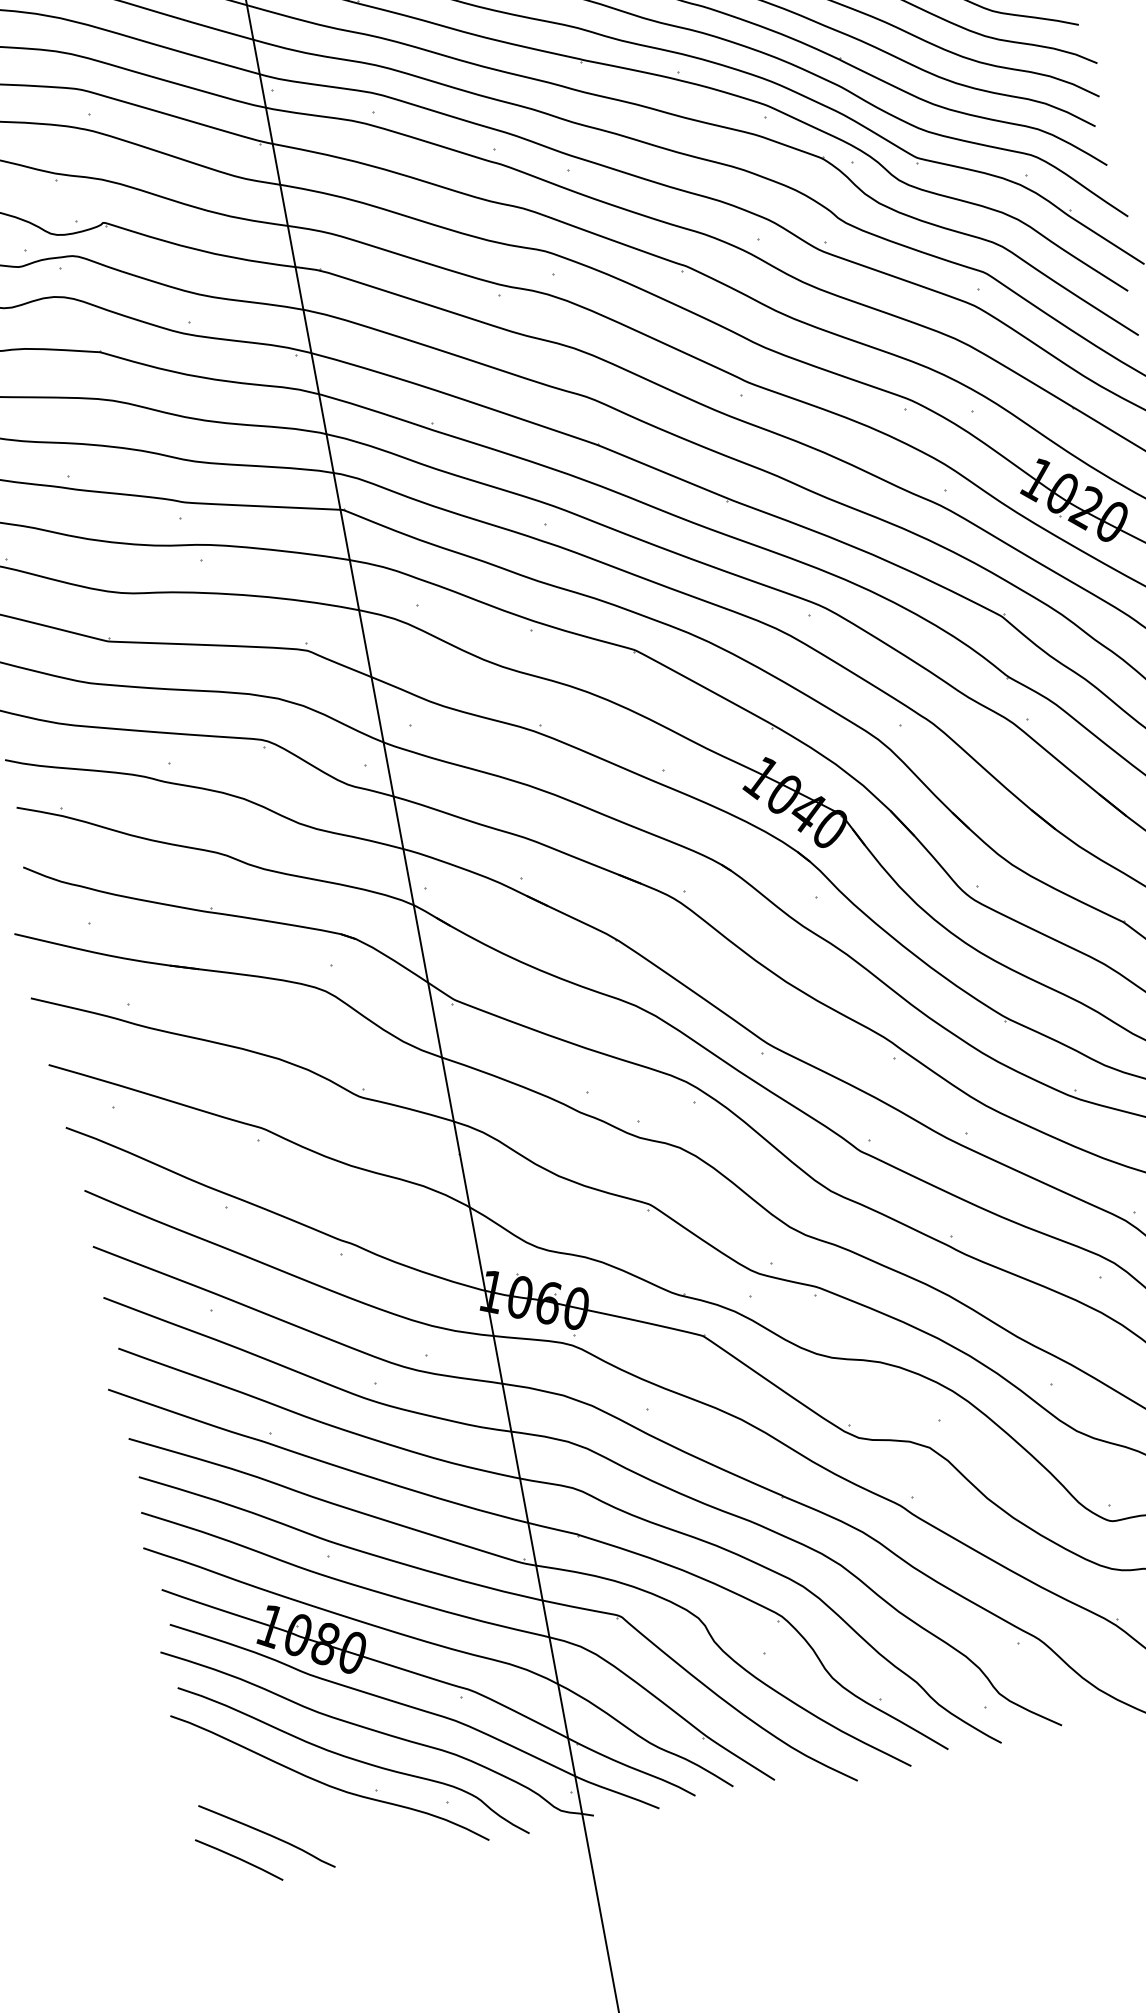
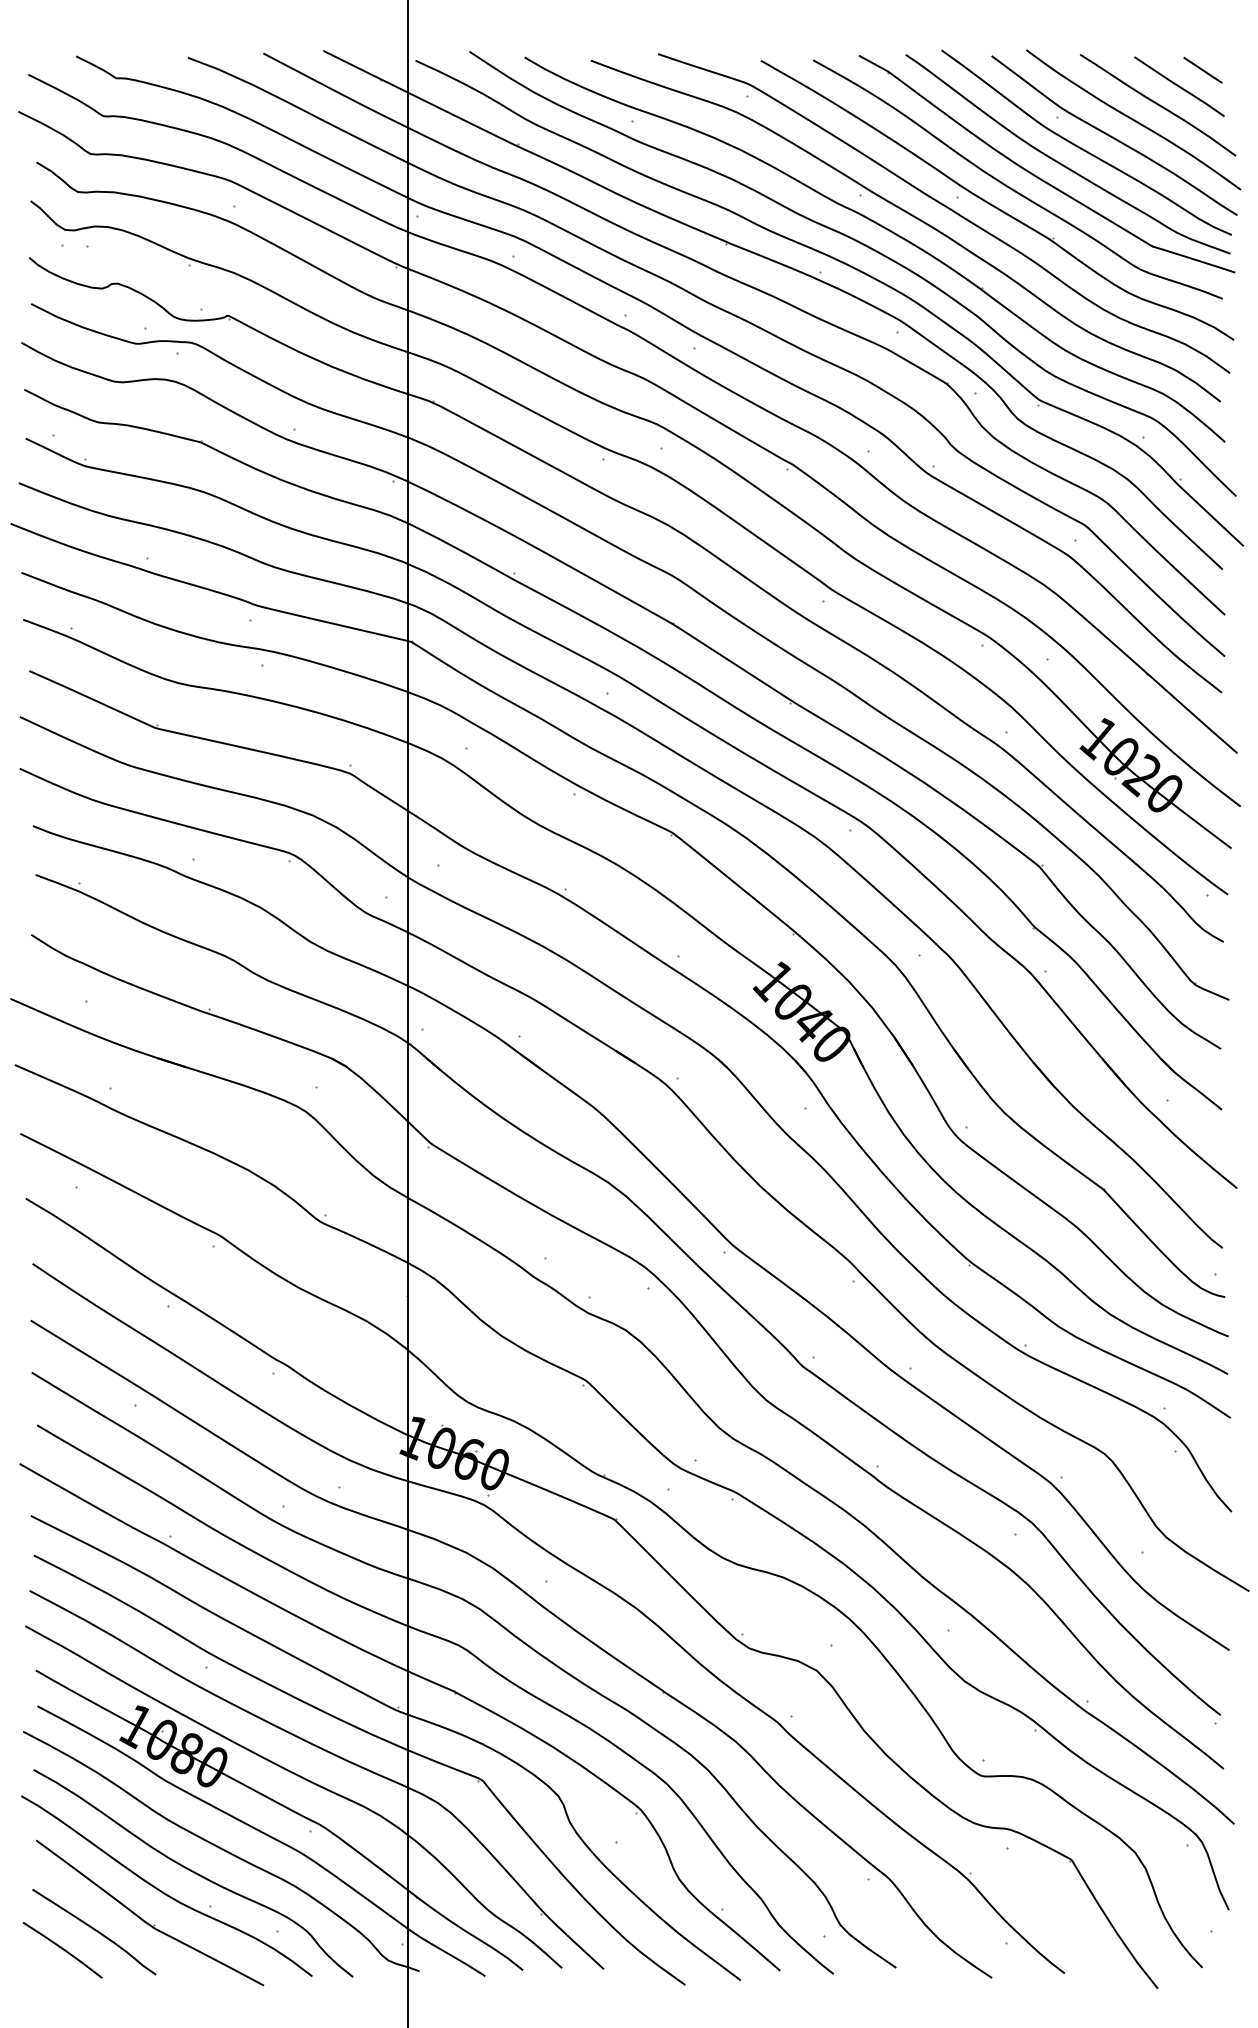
part: (315, 1815) -> (145, 1920), added

